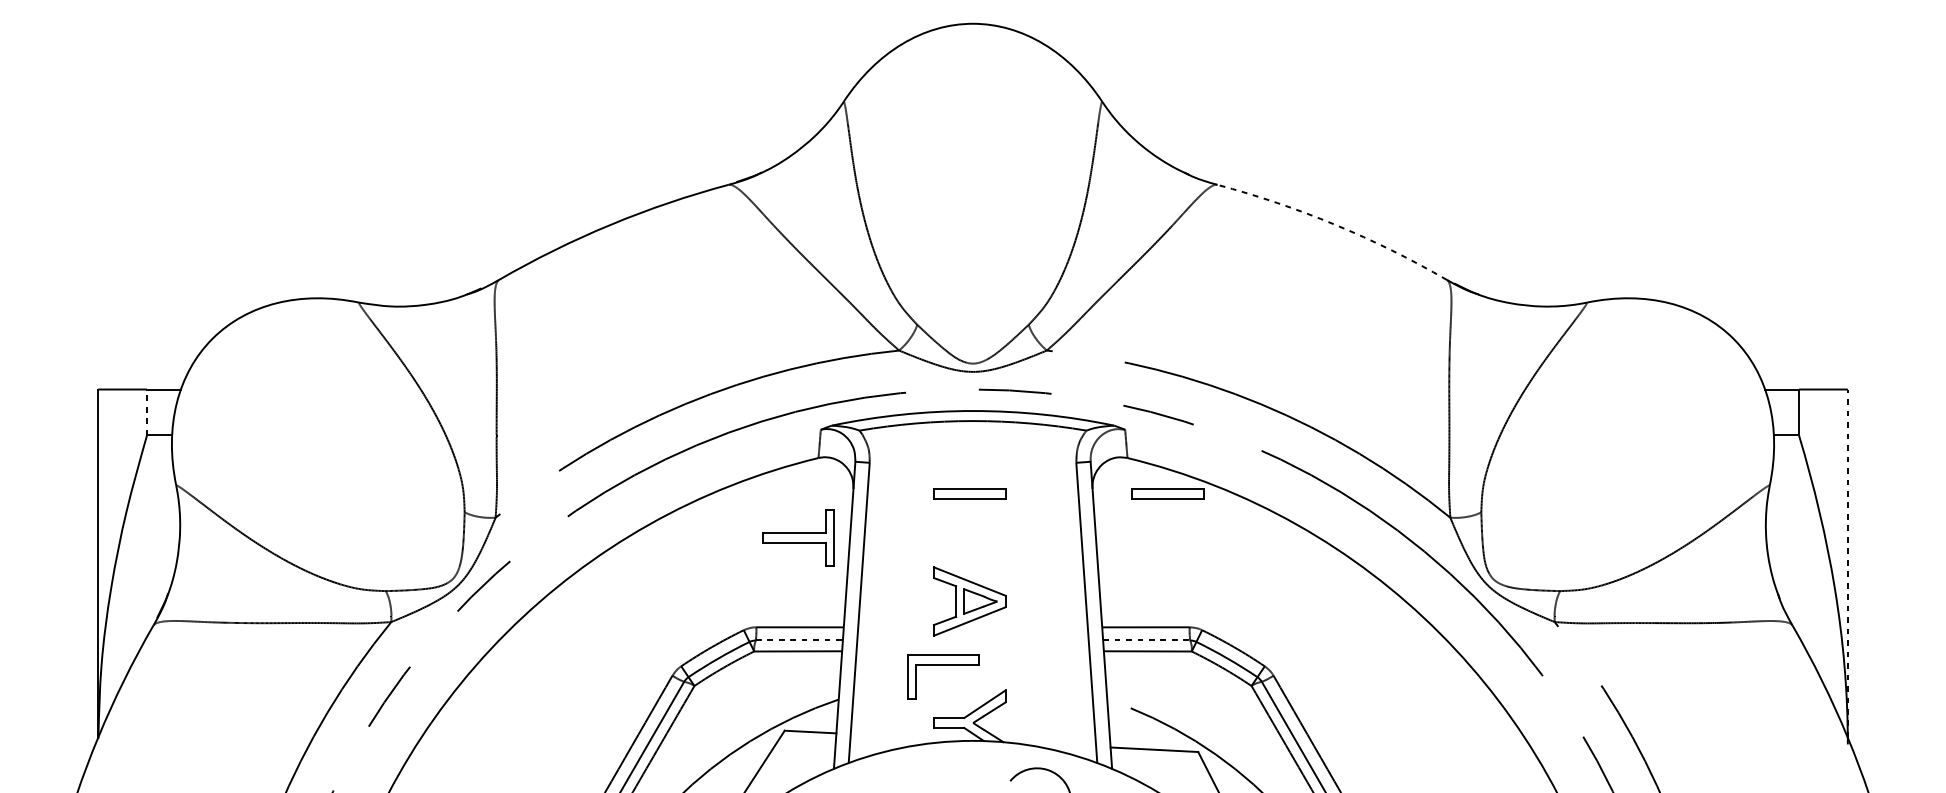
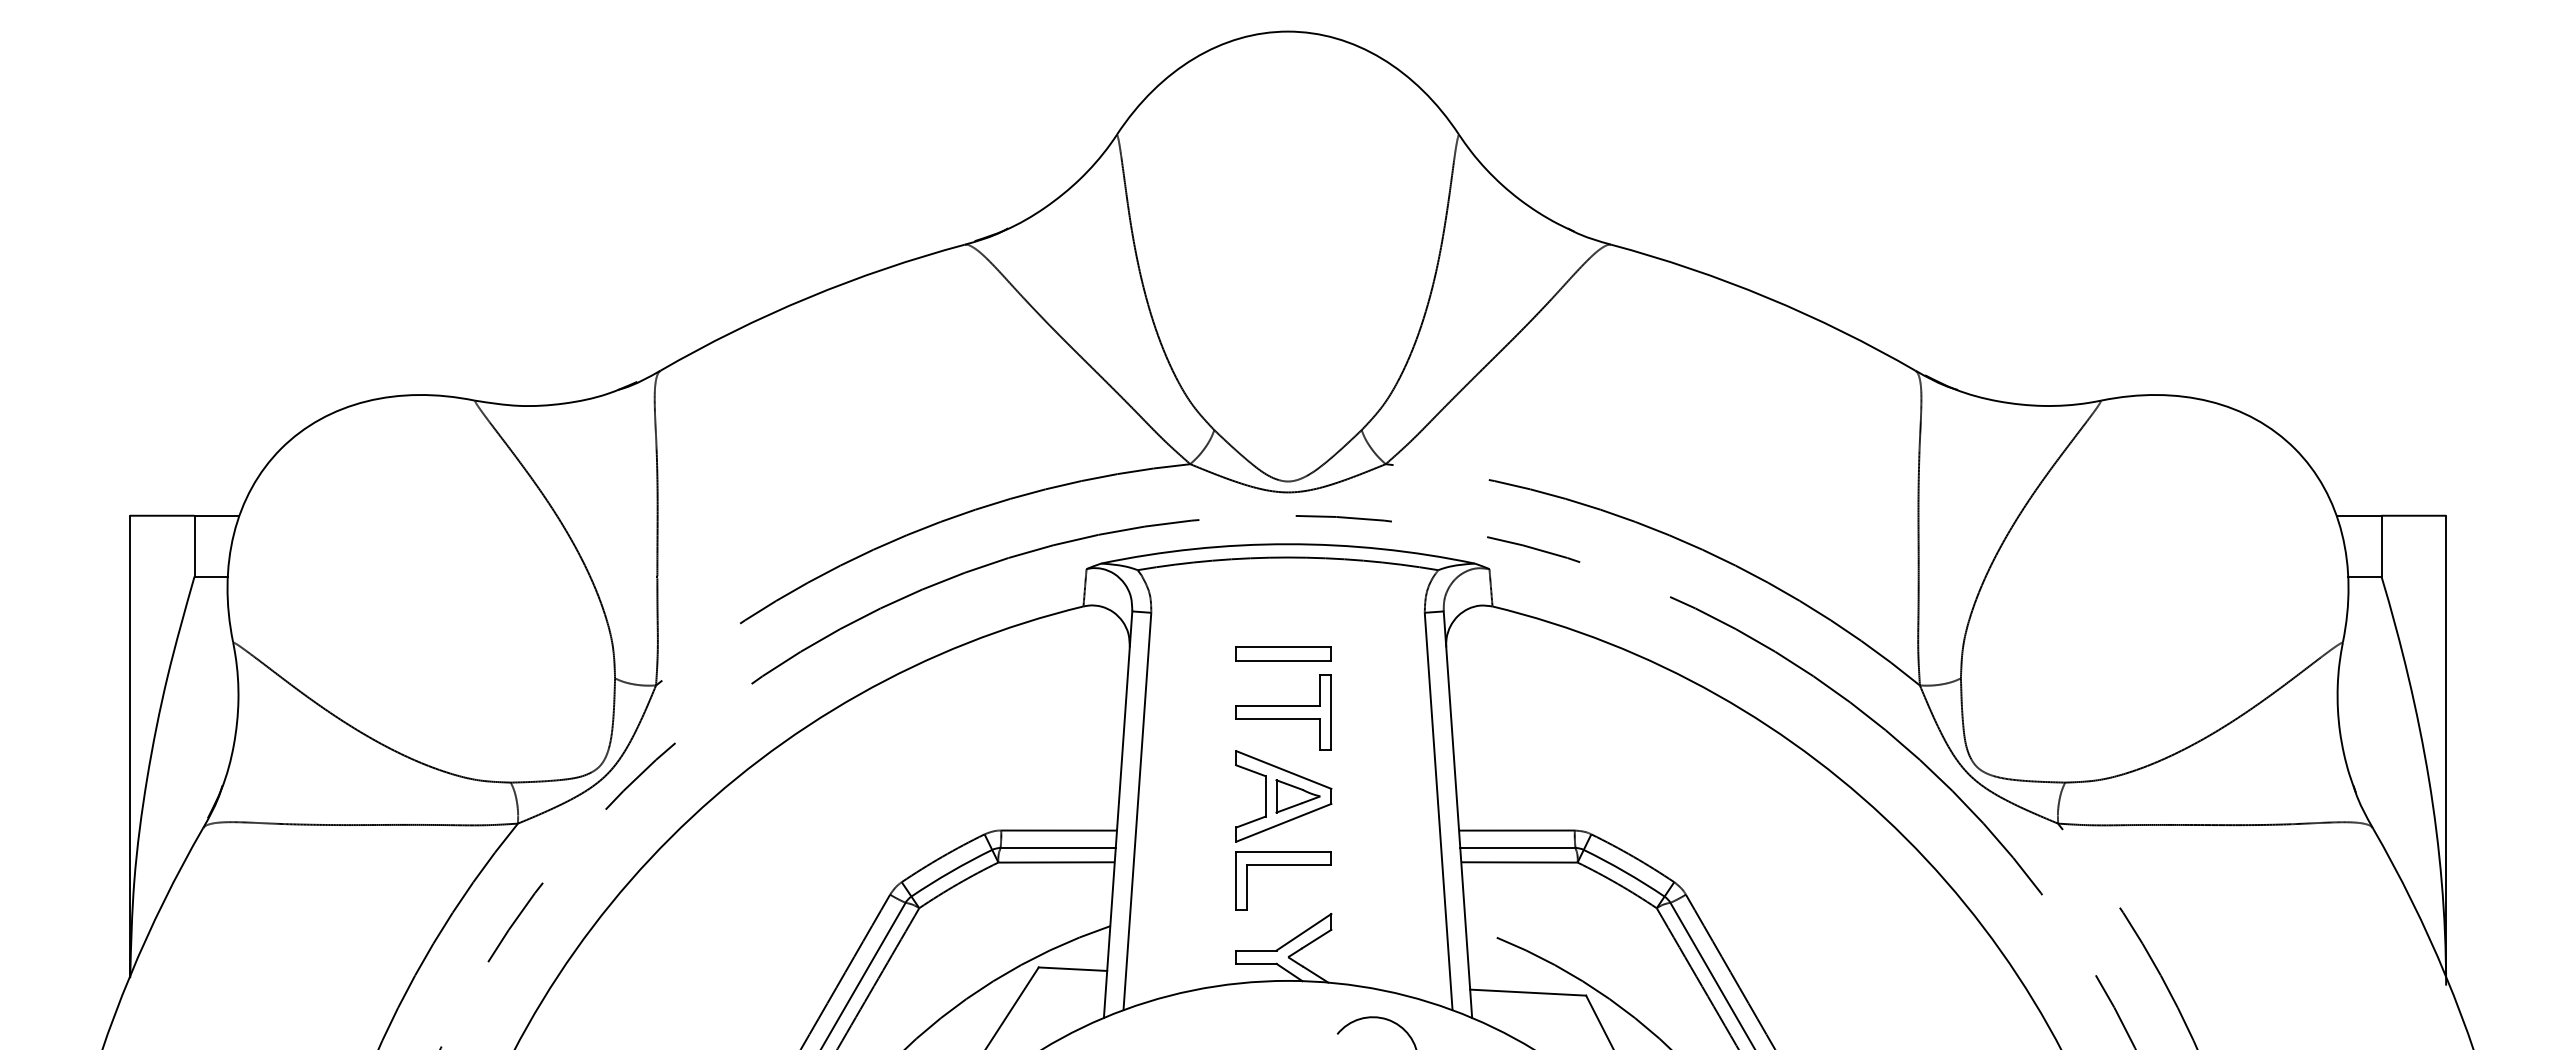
arc: (1335, 224) -> (1767, 297), dashed -> solid
line: (146, 411) -> (194, 545), dashed -> solid
part: (1167, 493) -> (1545, 653), removed
part: (798, 538) -> (1283, 712), moved
line: (1848, 563) -> (2446, 745), dashed -> solid
line: (799, 640) -> (1058, 848), dashed -> solid
line: (1146, 640) -> (1517, 848), dashed -> solid
part: (943, 665) -> (1283, 865), moved

